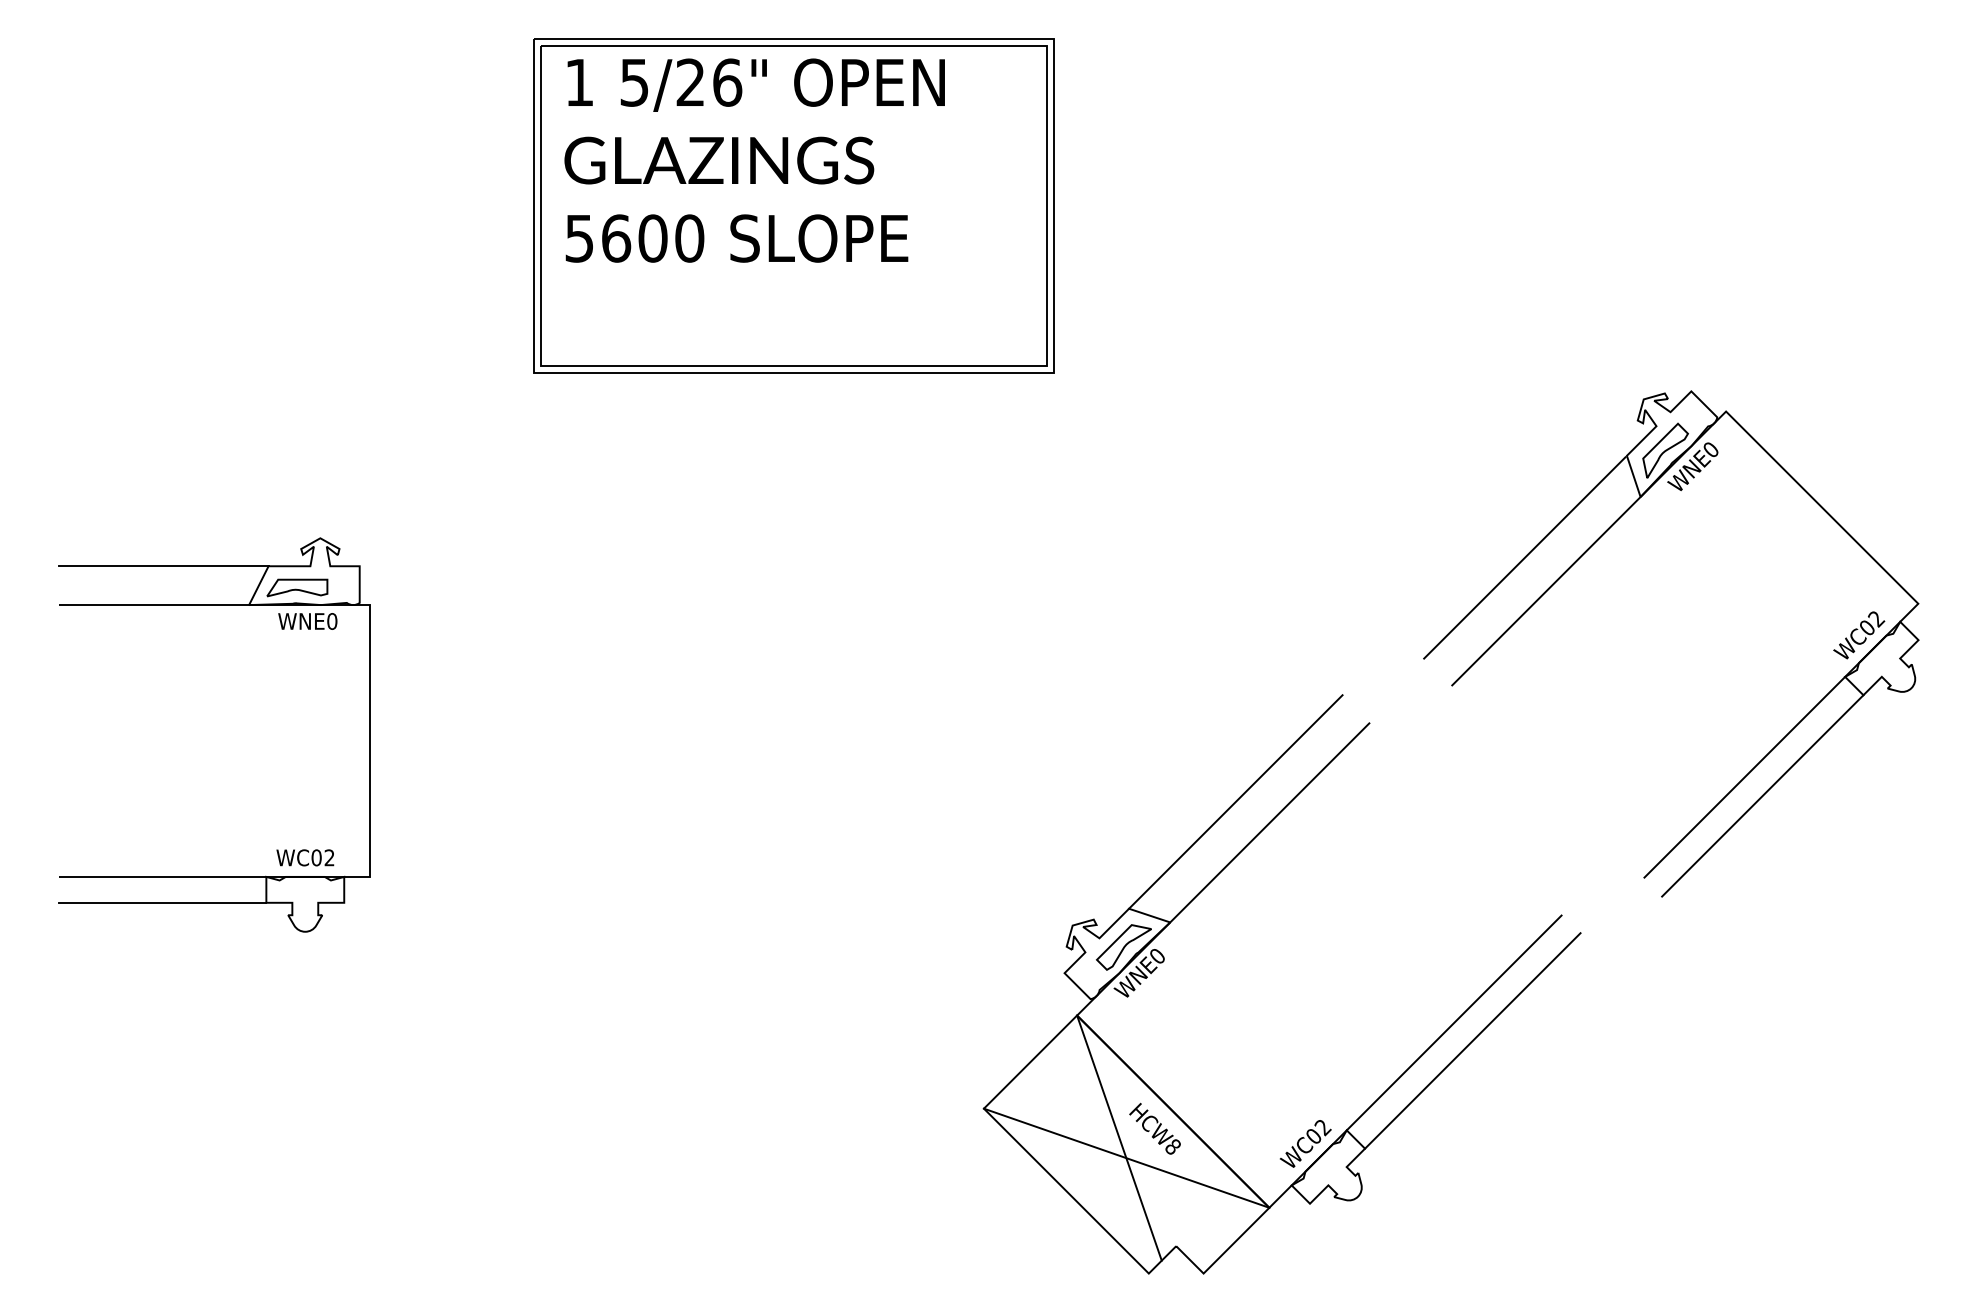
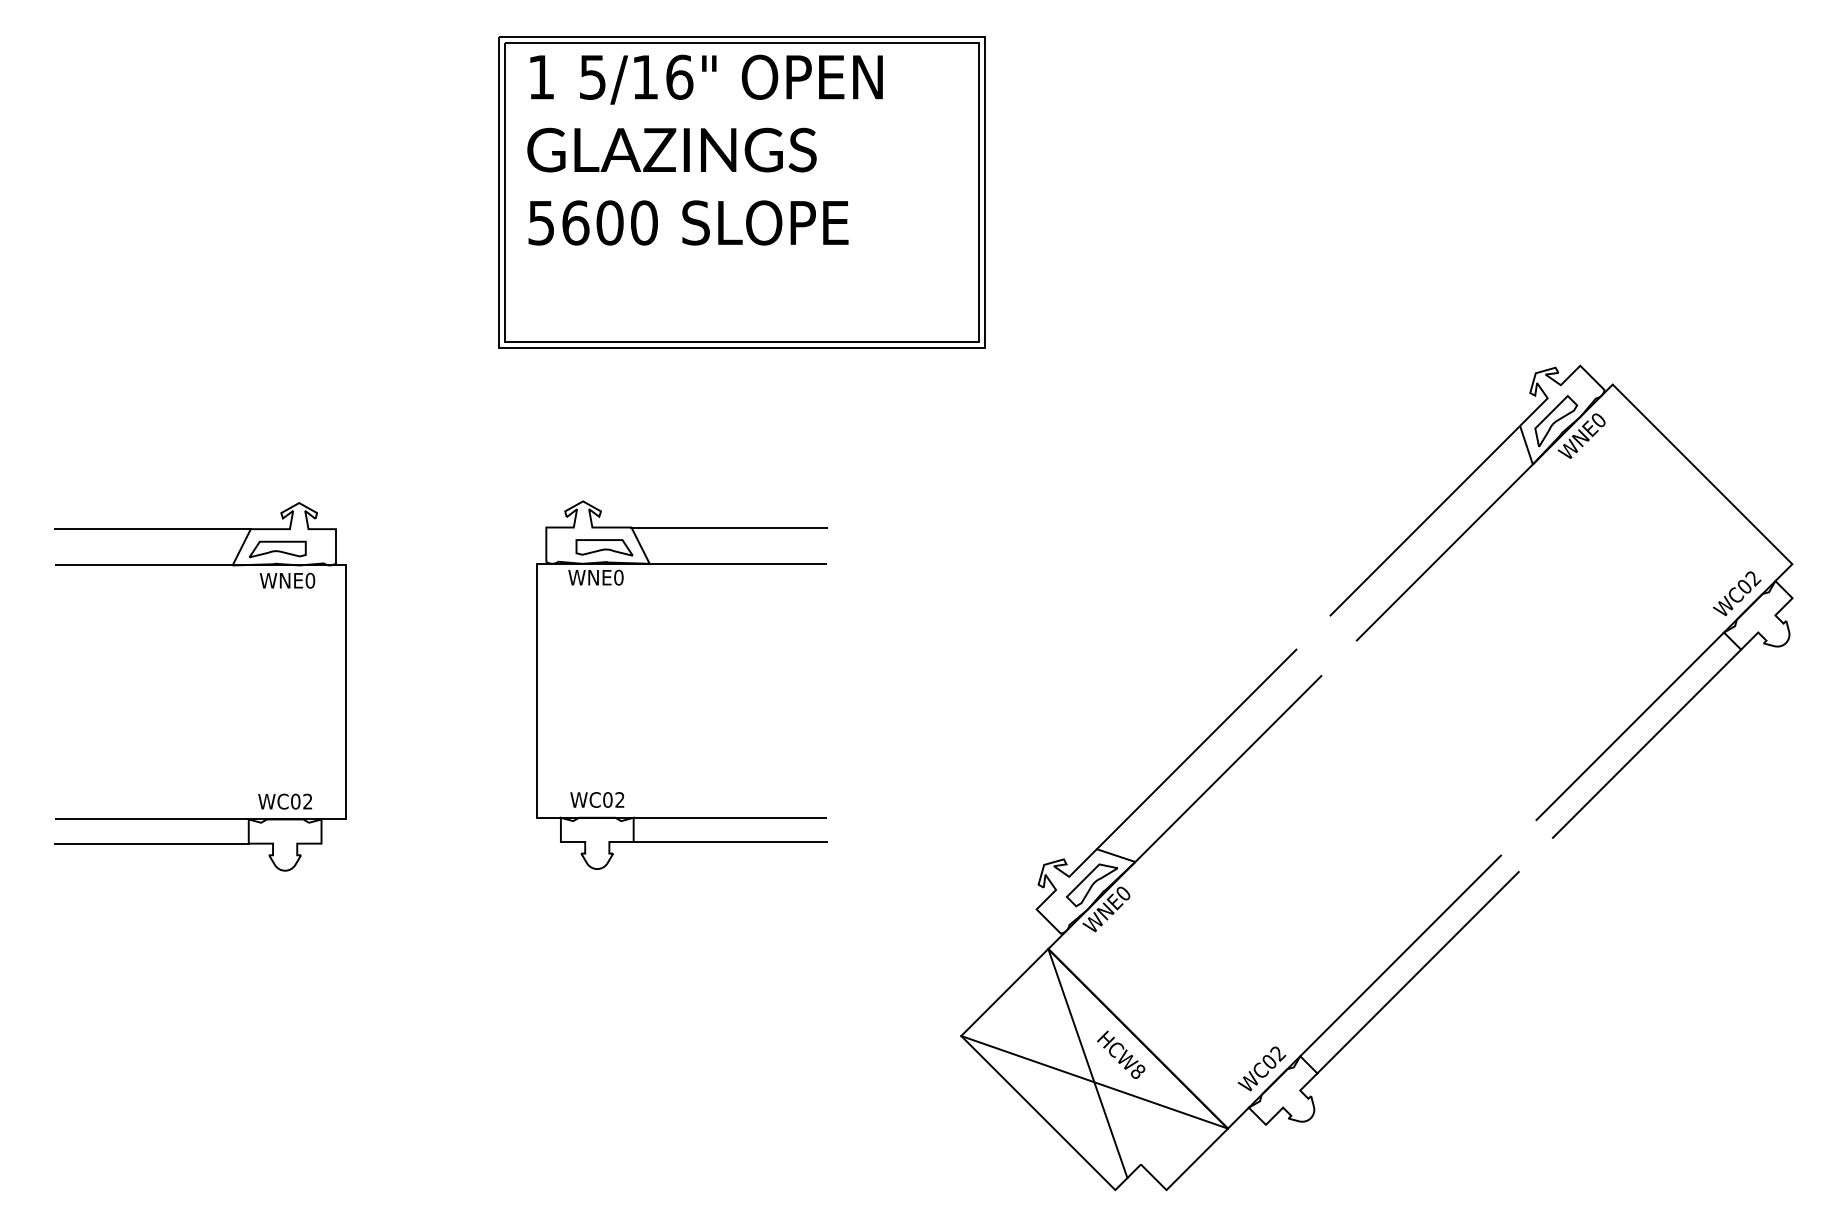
text: (689, 81) -> (644, 76), 5/26" -> 5/16"
part: (664, 626) -> (620, 585), added
part: (1165, 959) -> (1130, 896), moved

